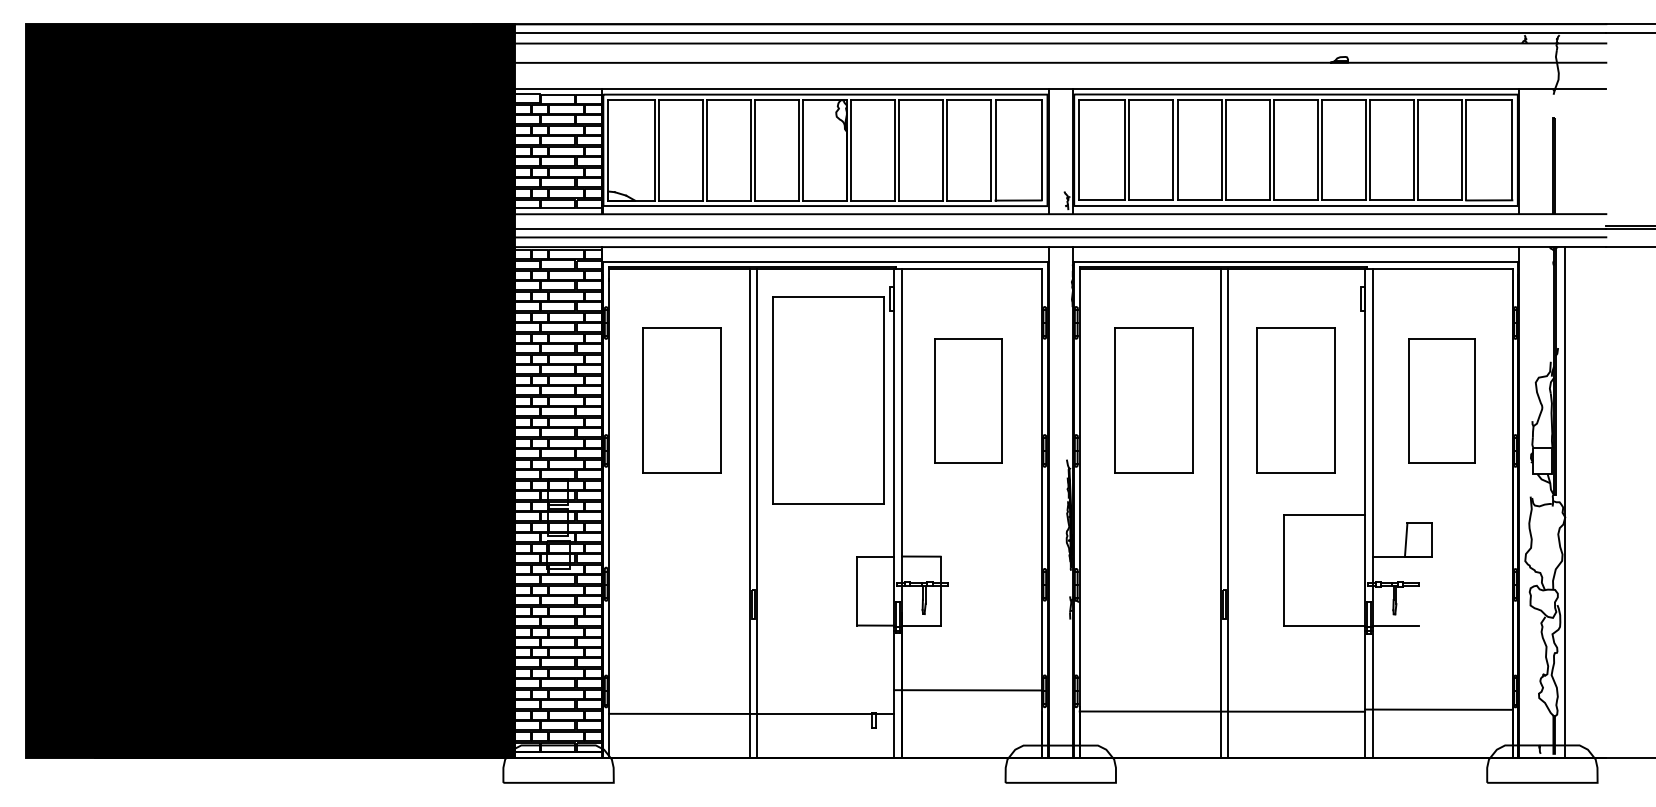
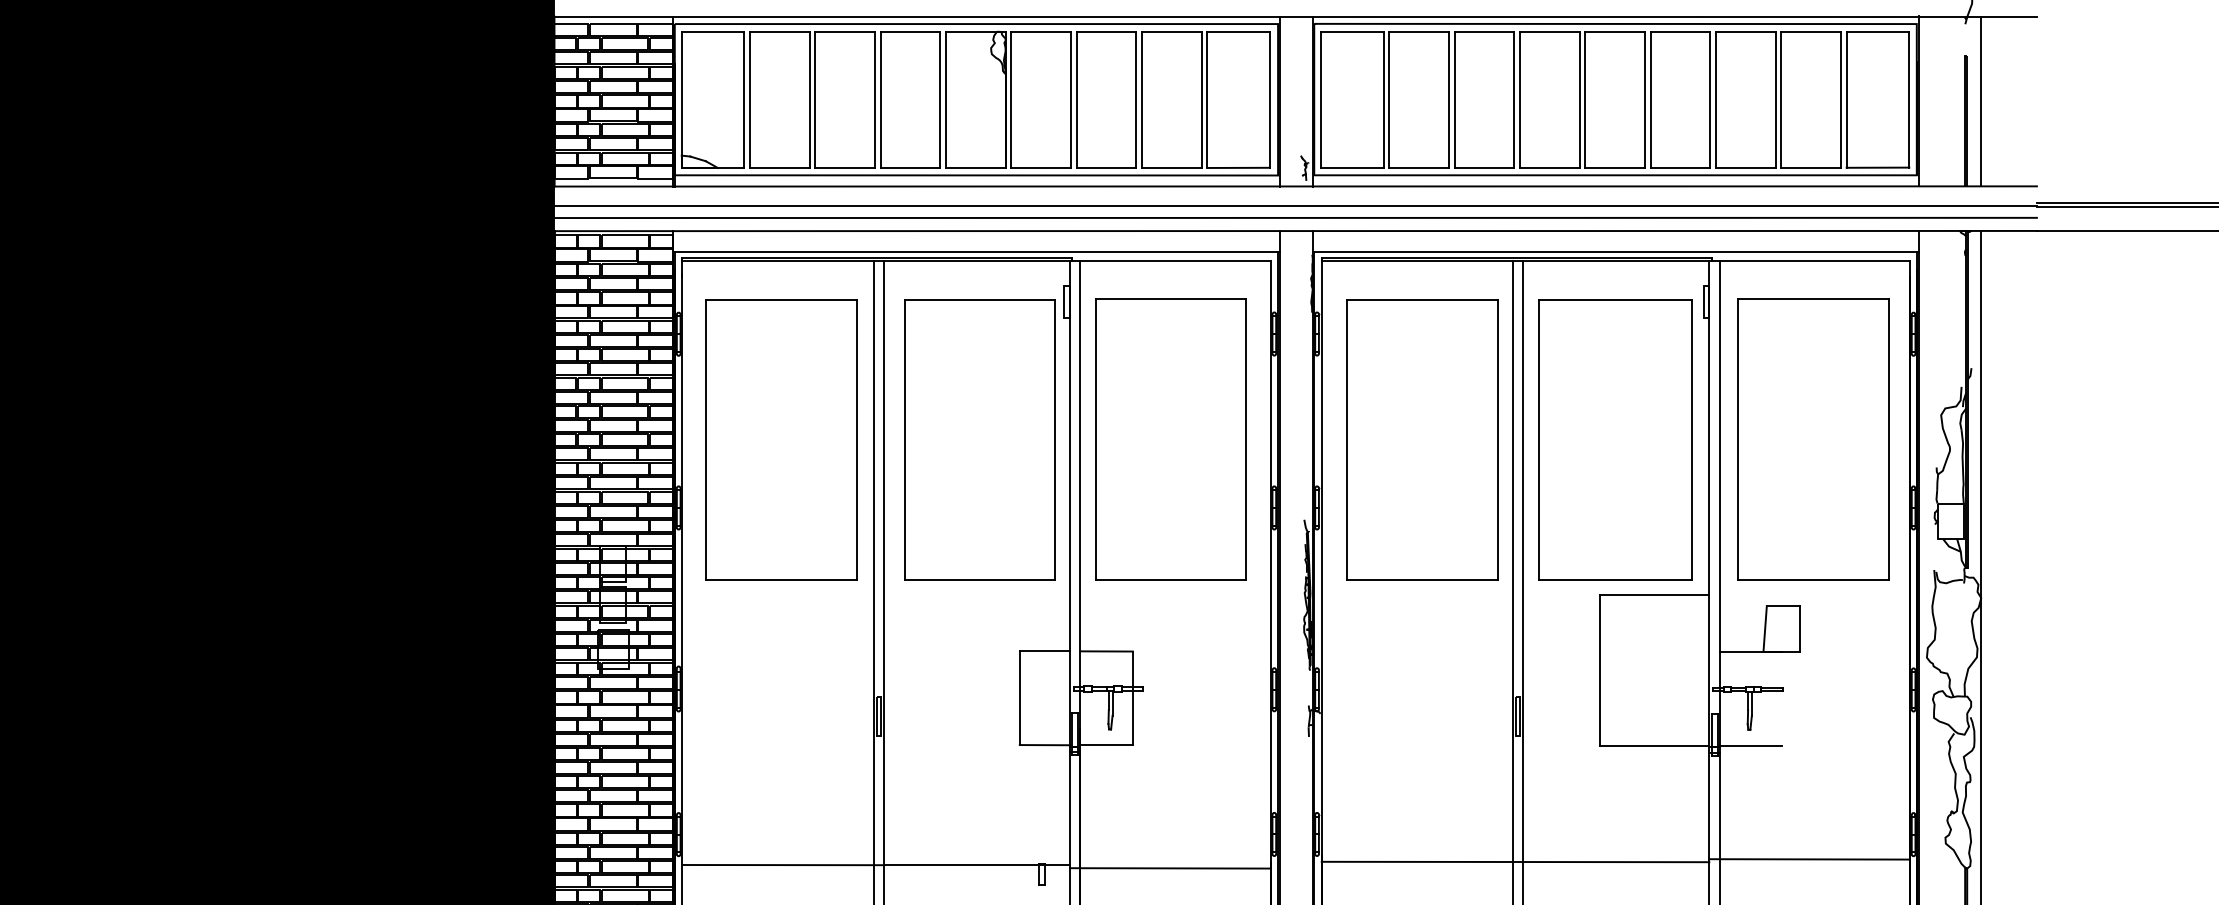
line: (1565, 151) -> (1981, 101), added
part: (682, 400) -> (782, 439), size x1.43
part: (968, 400) -> (1170, 439), size x1.67
part: (1153, 400) -> (1421, 439), size x1.43
part: (1295, 400) -> (1614, 439), size x1.43
part: (1441, 400) -> (1813, 439), size x1.67
line: (968, 690) -> (1170, 868), moved

